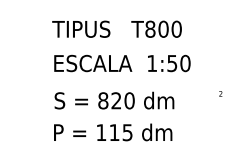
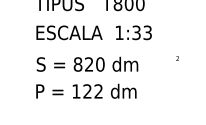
text: (178, 63) -> (141, 32), 1:50 -> 1:33
text: (120, 132) -> (92, 91), 115 -> 122

